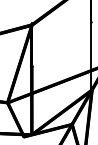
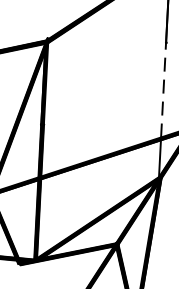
line: (91, 46) -> (163, 90), solid -> dashed

